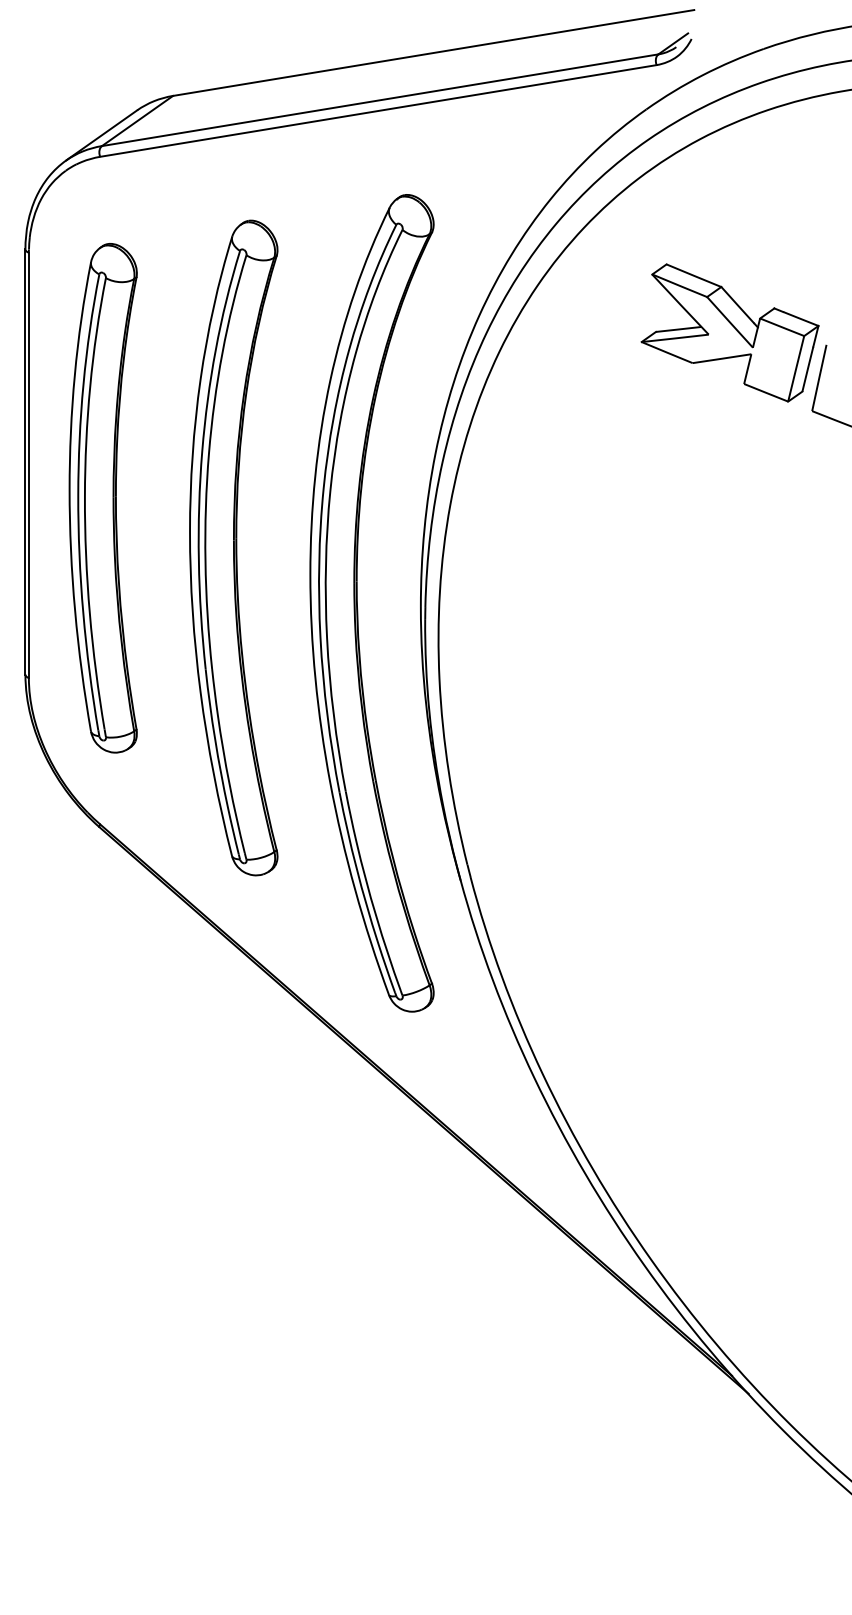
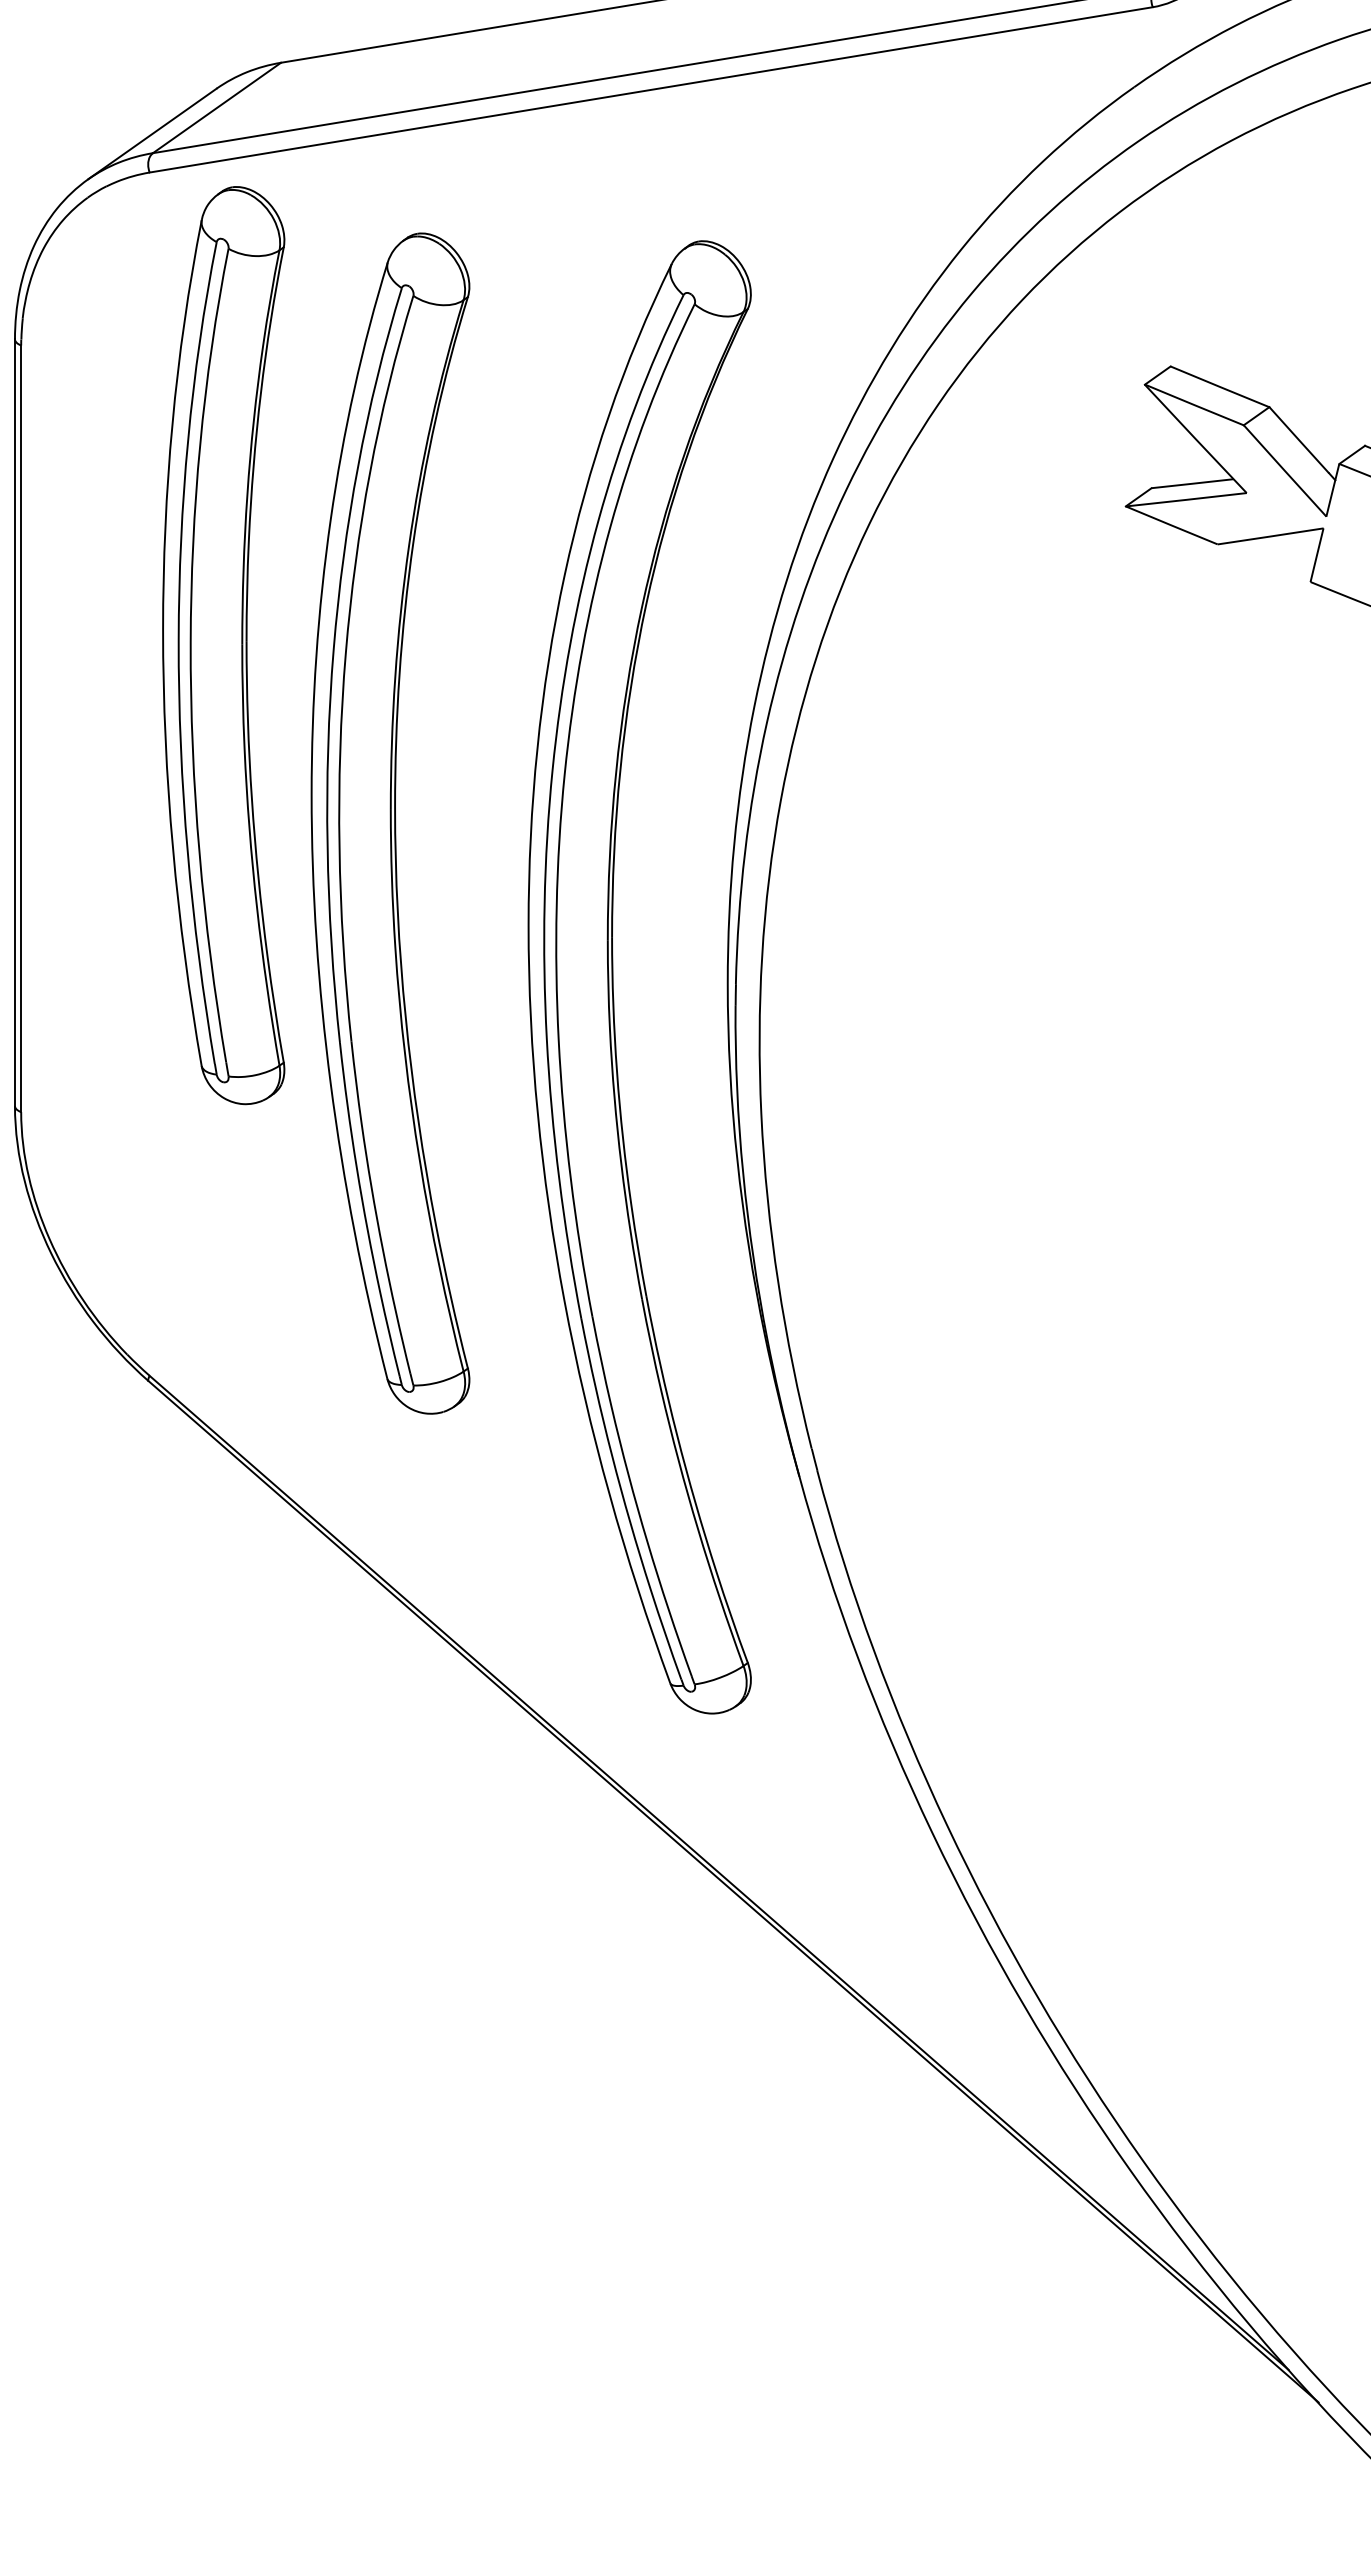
part: (102, 498) -> (222, 646), moved
part: (233, 547) -> (390, 822), moved

